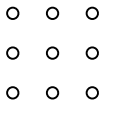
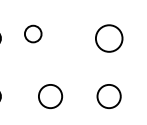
circle: (52, 52) -> (33, 33), moved
circle: (91, 52) -> (107, 37), size x1.6
circle: (52, 92) -> (50, 96), size x1.4
circle: (91, 92) -> (107, 96), size x1.4

